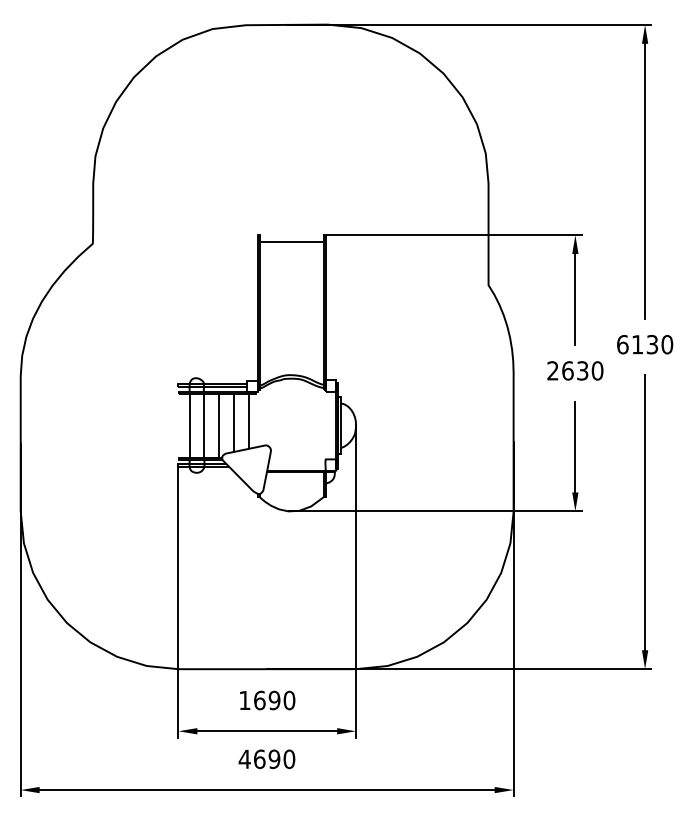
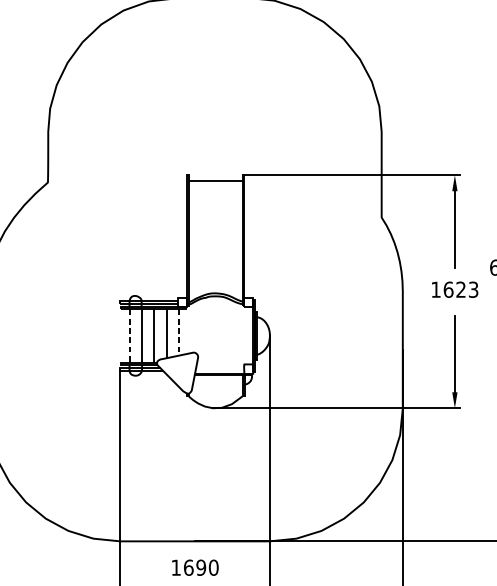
text: (575, 370) -> (455, 289), 2630 -> 1623
line: (248, 422) -> (179, 333), solid -> dashed
line: (189, 425) -> (129, 335), solid -> dashed

